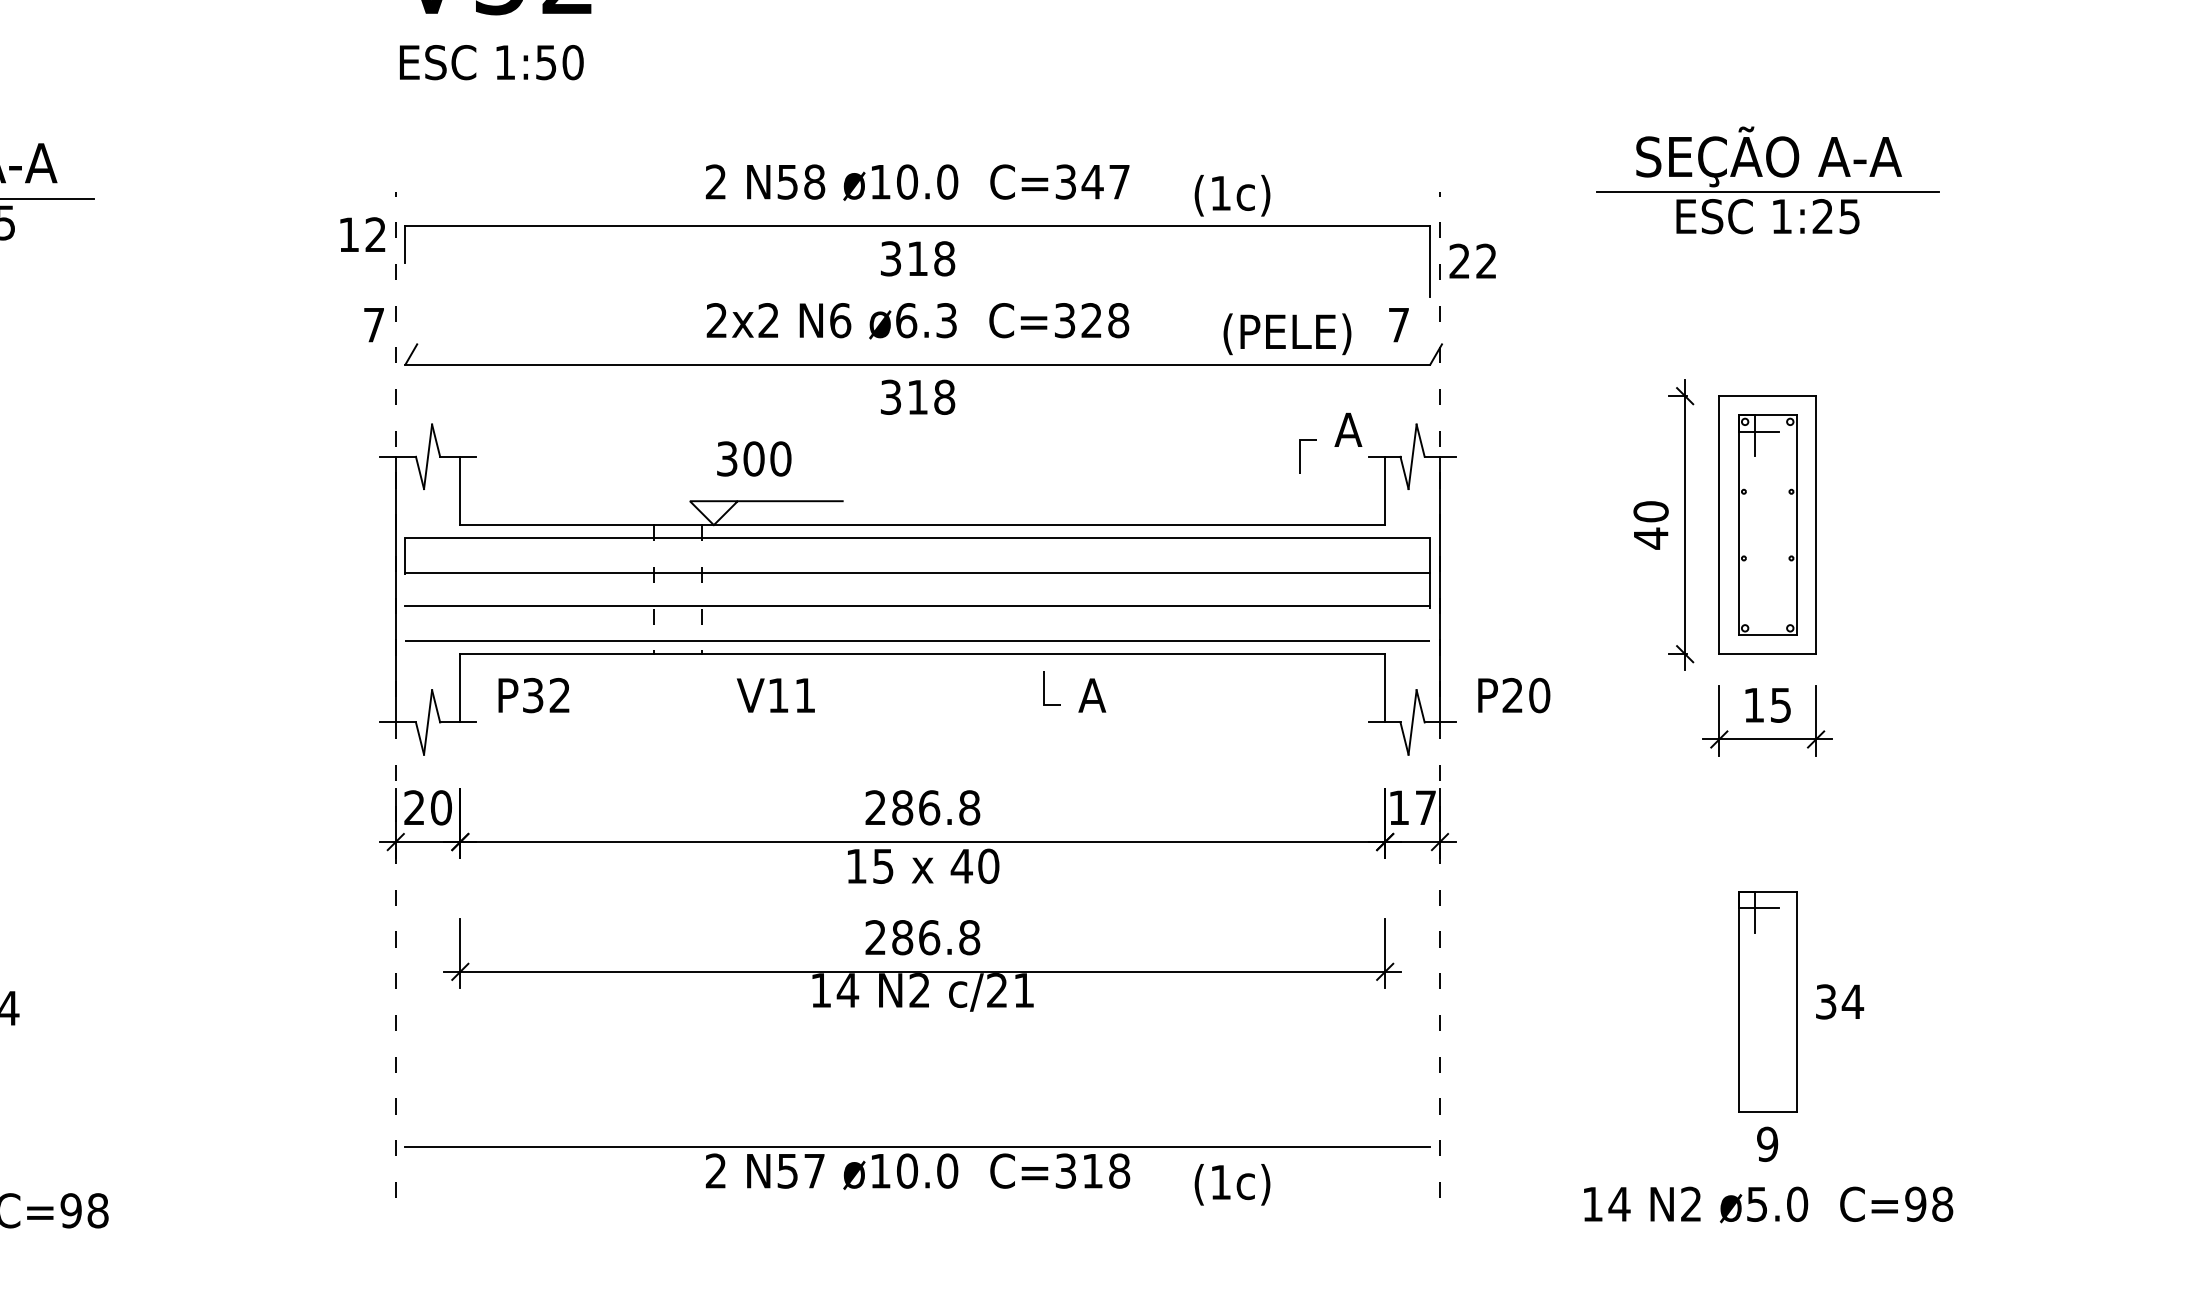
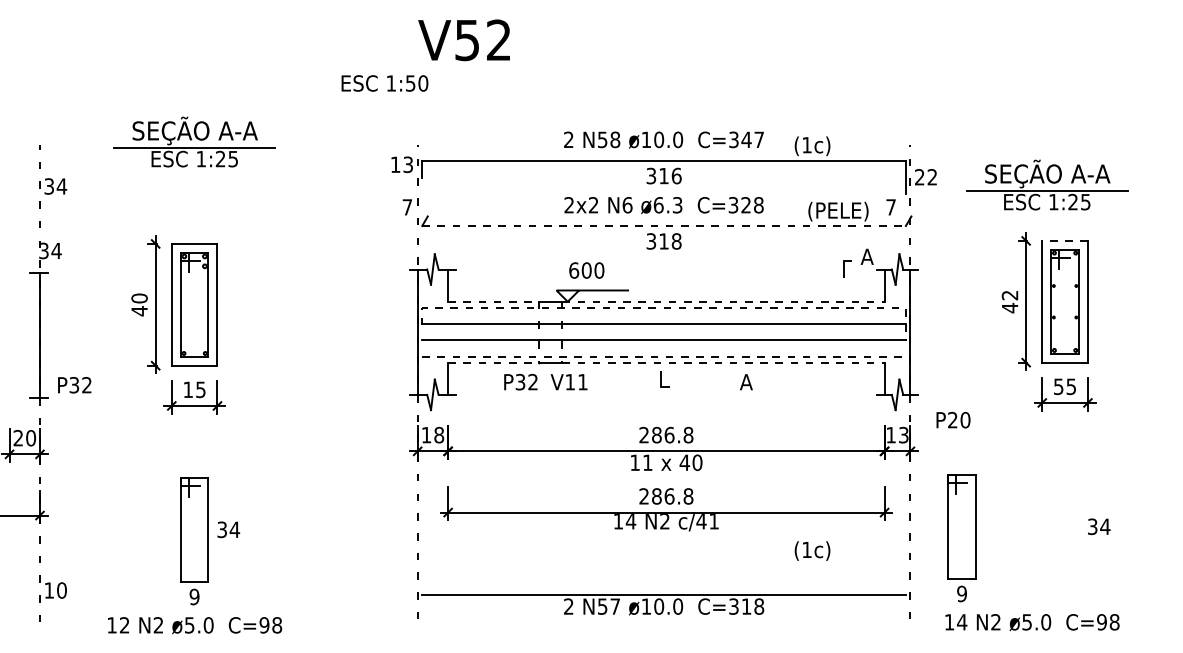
text: (490, 62) -> (384, 83), moved
part: (1768, 179) -> (1047, 184), moved
text: (374, 234) -> (407, 164), 12 -> 13
text: (944, 257) -> (676, 175), 318 -> 316
line: (918, 365) -> (664, 226), solid -> dashed
line: (1768, 395) -> (1065, 240), solid -> dashed
text: (728, 458) -> (574, 270), 300 -> 600
text: (1649, 511) -> (1009, 295), 40 -> 42
line: (556, 524) -> (493, 301), solid -> dashed
line: (1043, 524) -> (723, 301), solid -> dashed
line: (935, 537) -> (672, 307), solid -> dashed
line: (918, 641) -> (664, 356), solid -> dashed
line: (556, 653) -> (493, 362), solid -> dashed
line: (1043, 653) -> (723, 362), solid -> dashed
line: (1043, 689) -> (661, 379), moved
text: (533, 694) -> (520, 381), moved
text: (1514, 694) -> (953, 419), moved
text: (774, 696) -> (568, 382), moved
text: (1753, 704) -> (1058, 386), 15 -> 55
text: (427, 806) -> (432, 434), 20 -> 18
text: (1425, 806) -> (903, 434), 17 -> 13
text: (882, 865) -> (647, 462), 15 -> 11
text: (997, 990) -> (701, 521), c/21 -> c/41
part: (1766, 1026) -> (961, 538), moved
text: (1232, 1183) -> (812, 550), moved
text: (1768, 1204) -> (1032, 622), moved

